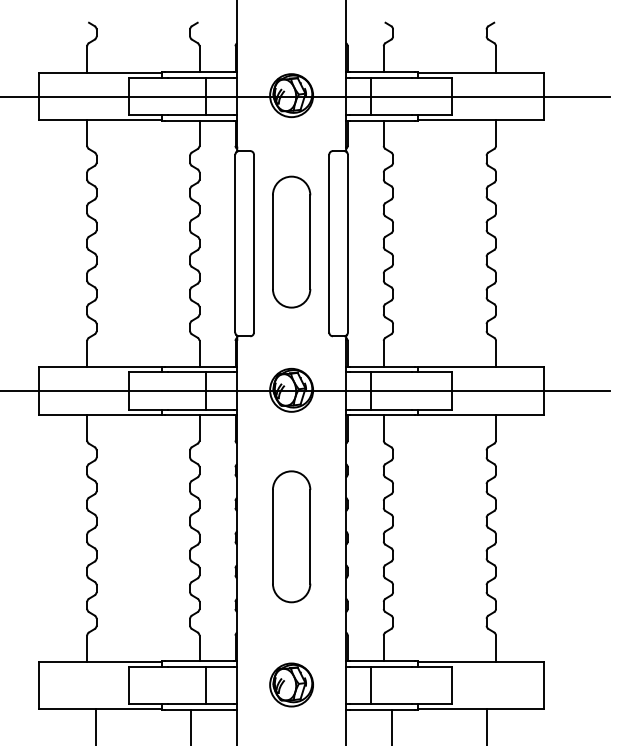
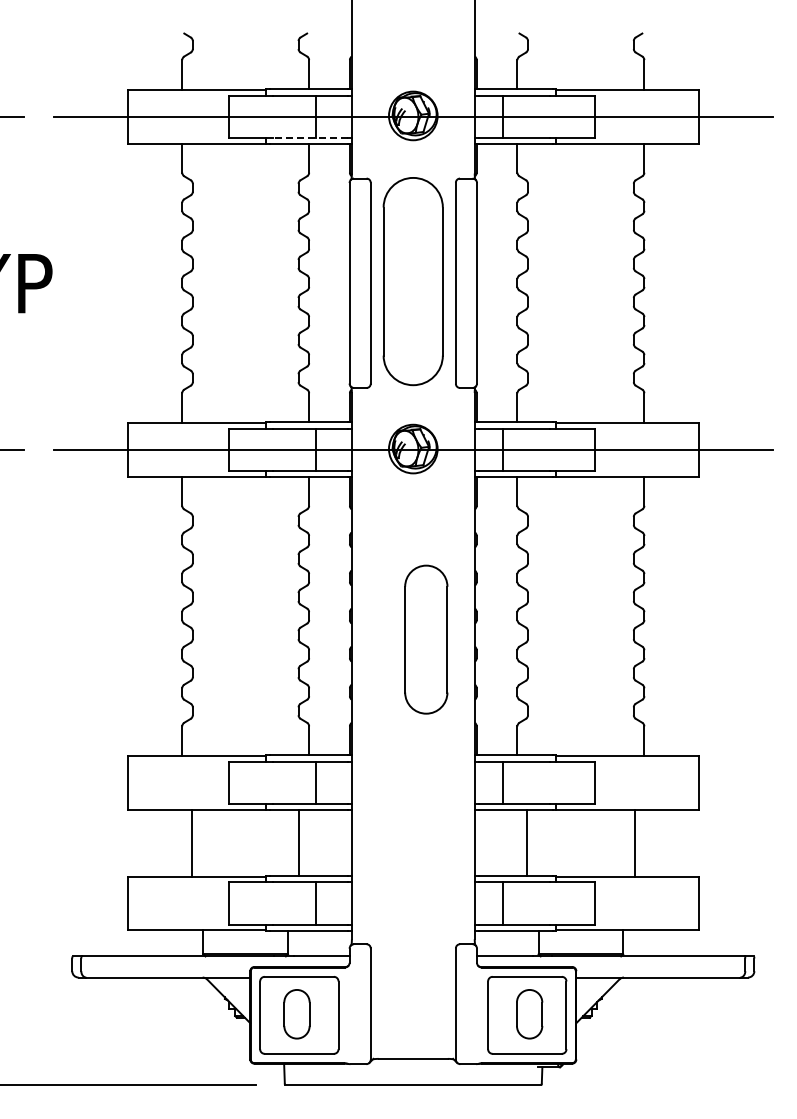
line: (200, 114) -> (310, 137), solid -> dashed
part: (291, 242) -> (413, 281), size x1.4
part: (291, 536) -> (426, 639), moved
part: (291, 685) -> (413, 782), removed

